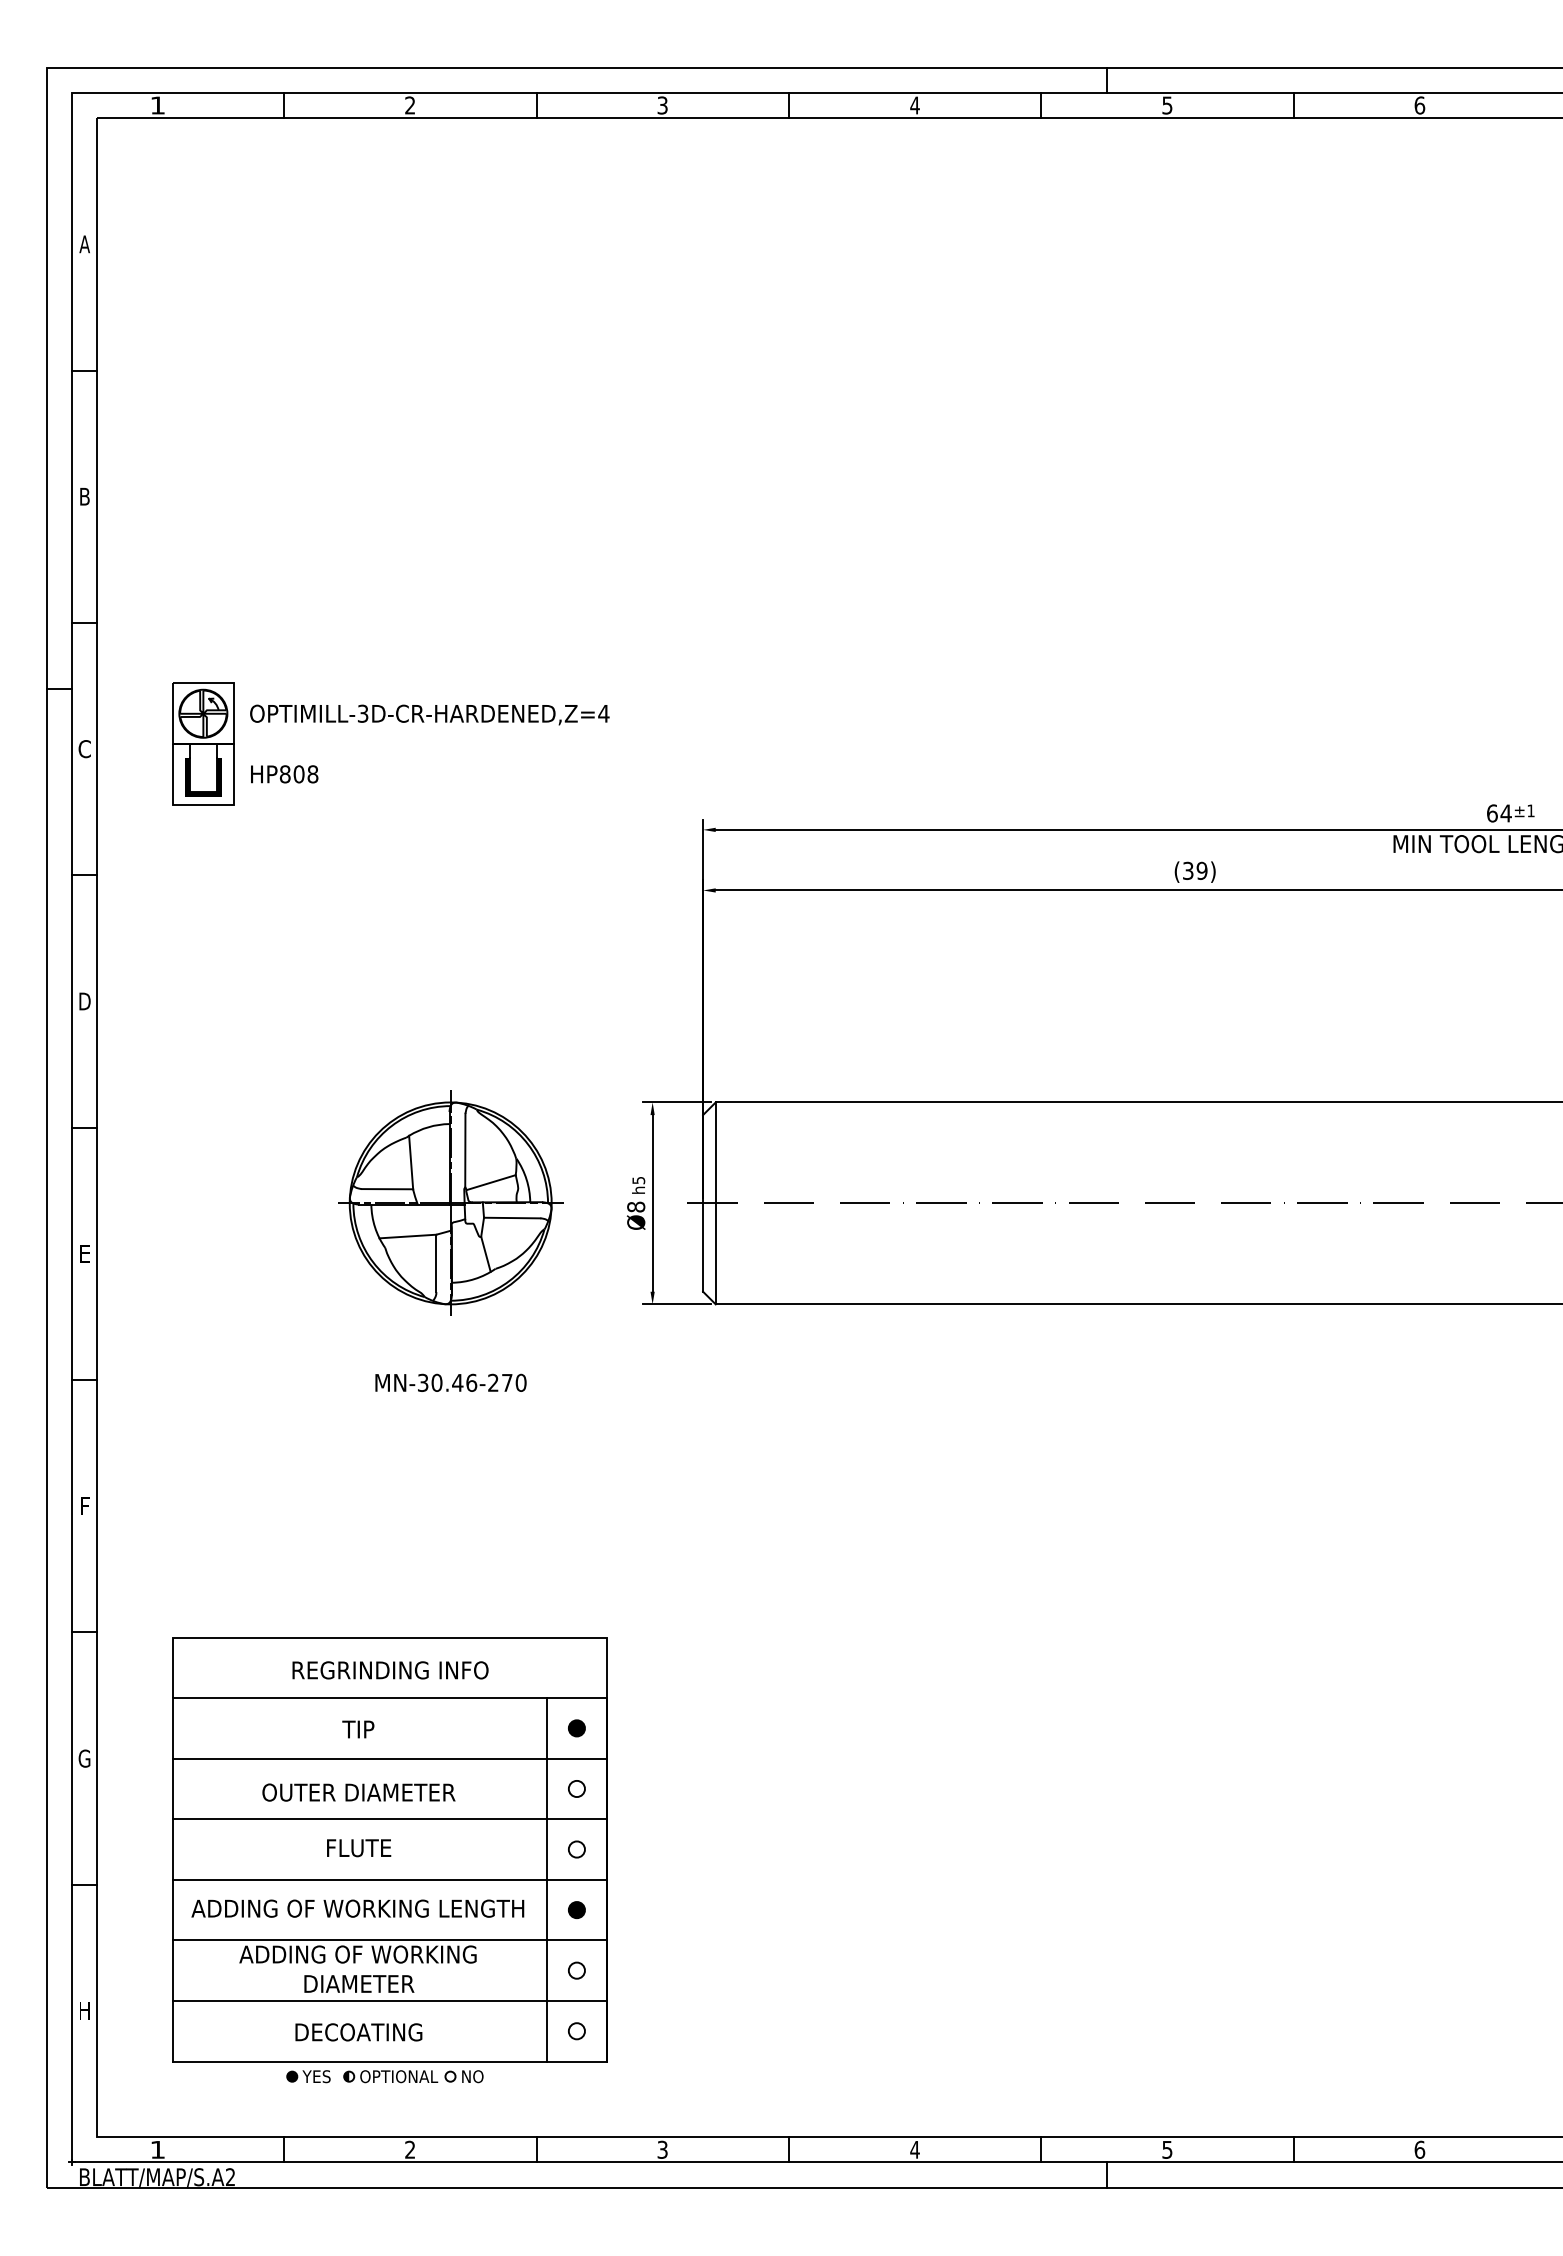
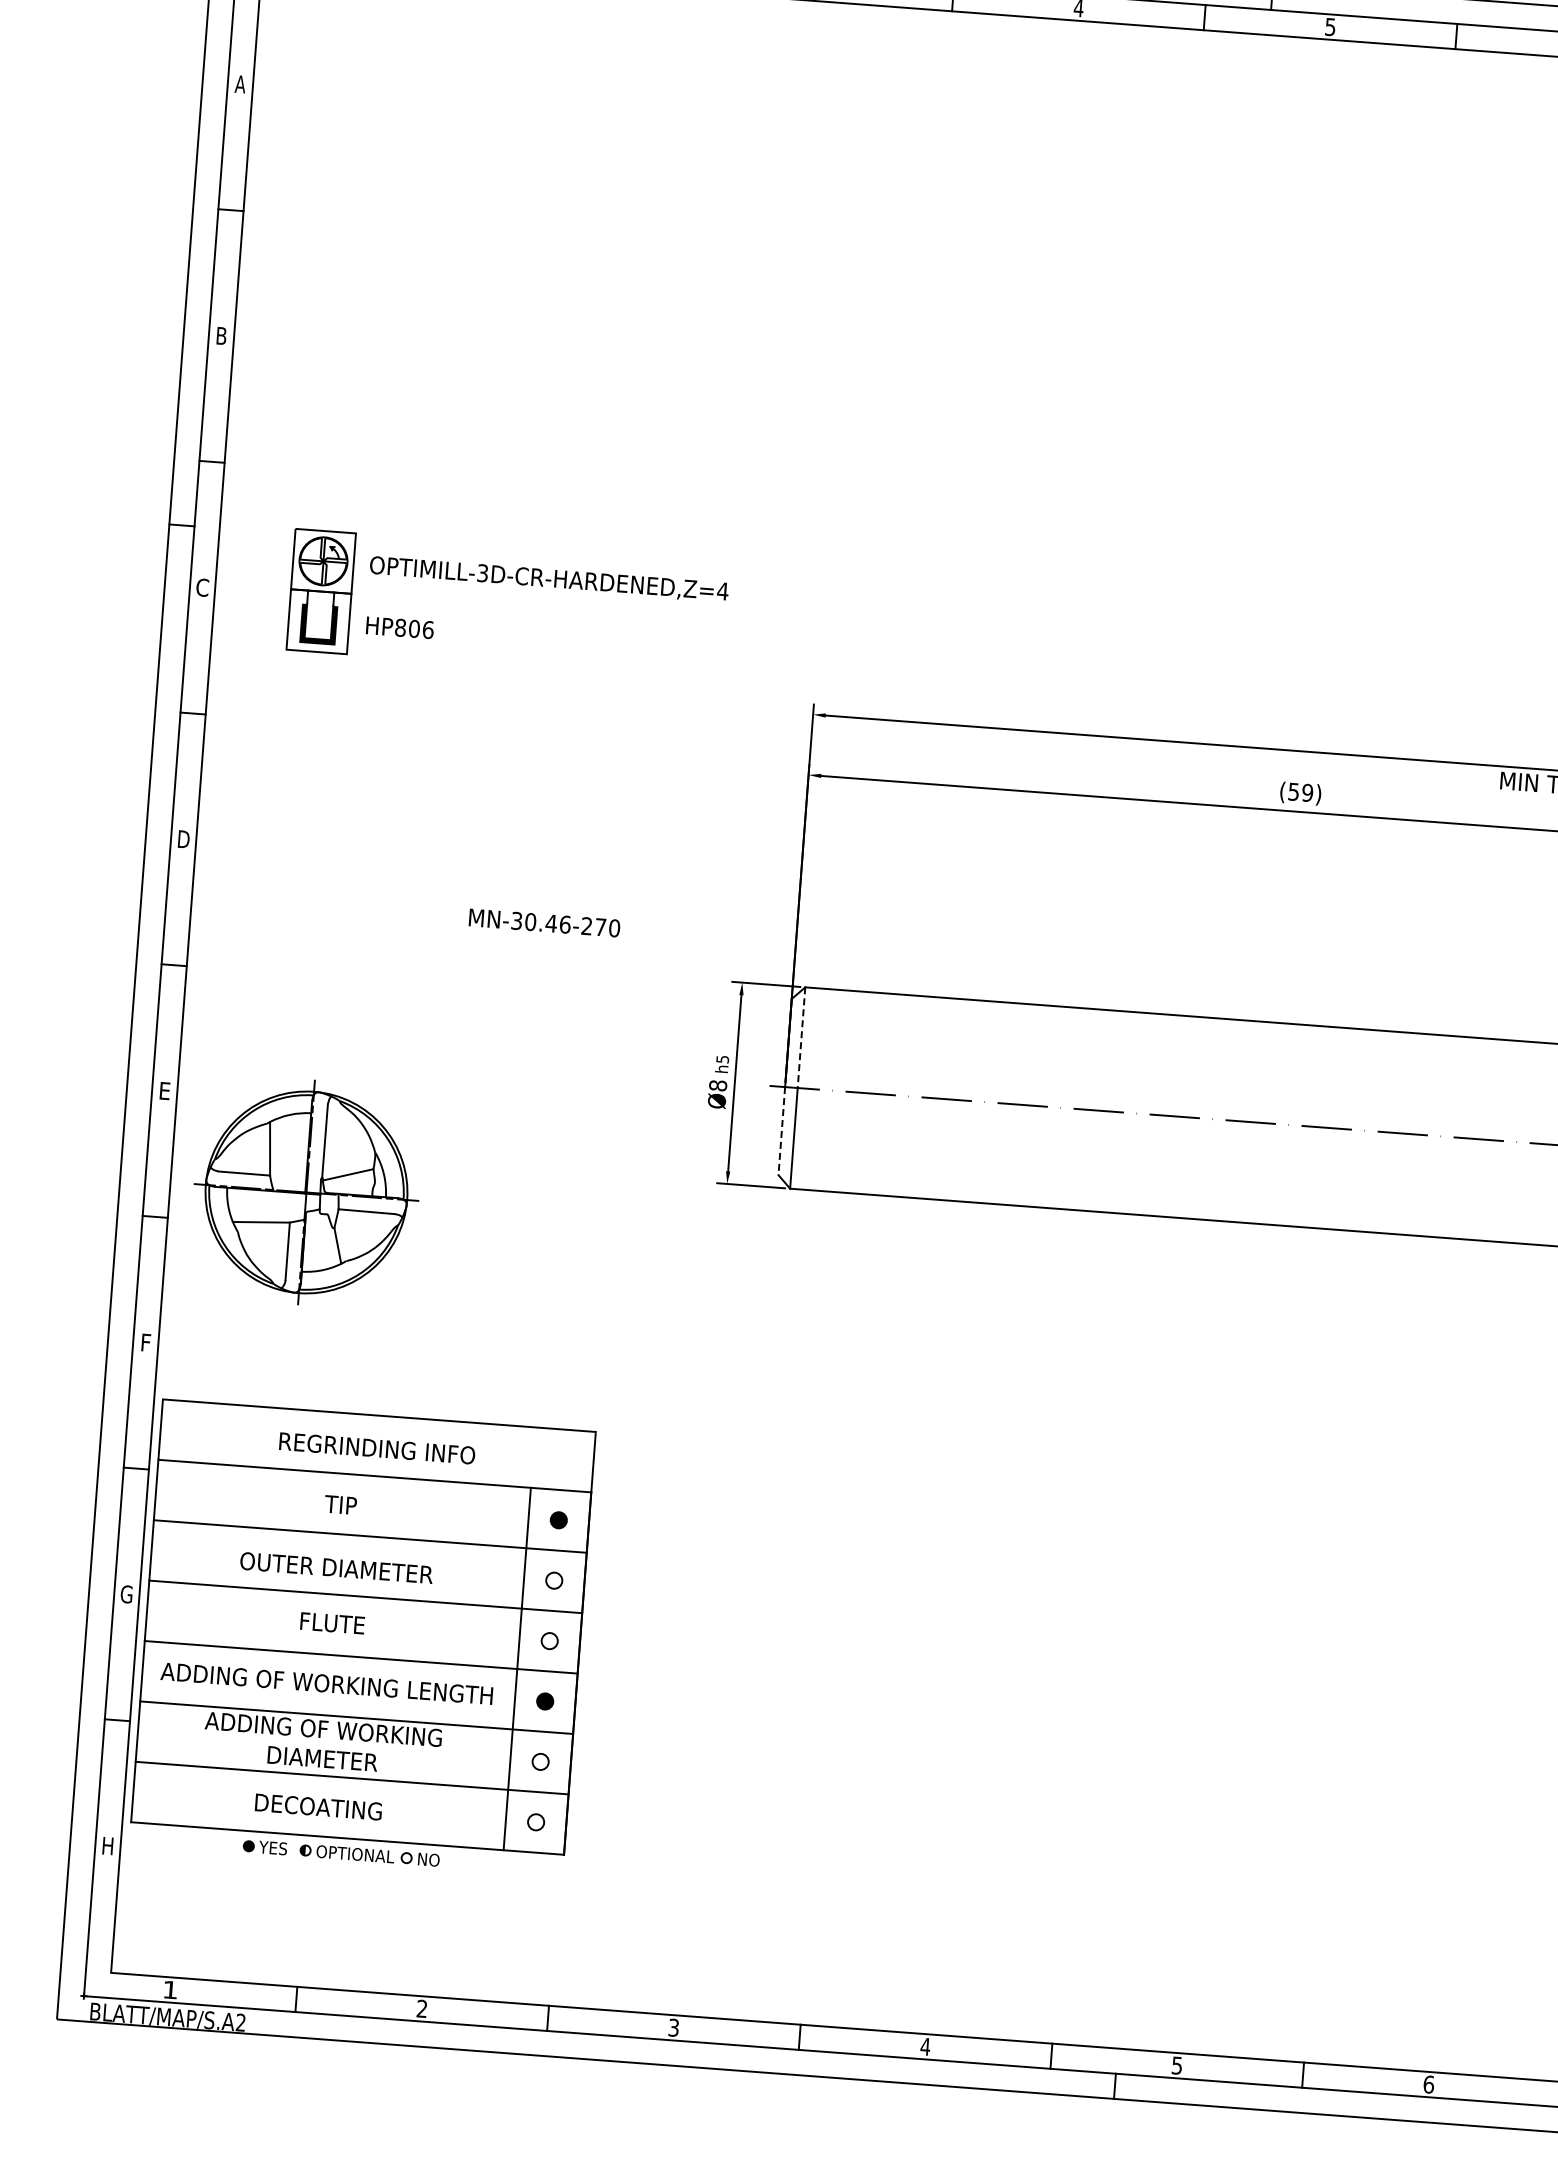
text: (312, 774) -> (427, 630), HP808 -> HP806
text: (1188, 870) -> (1294, 791), (39) -> (59)
line: (715, 1153) -> (801, 1038), solid -> dashed
part: (450, 1202) -> (306, 1191), moved
line: (703, 1248) -> (782, 1132), solid -> dashed
text: (450, 1382) -> (544, 922), moved
part: (389, 1860) -> (362, 1637), moved

